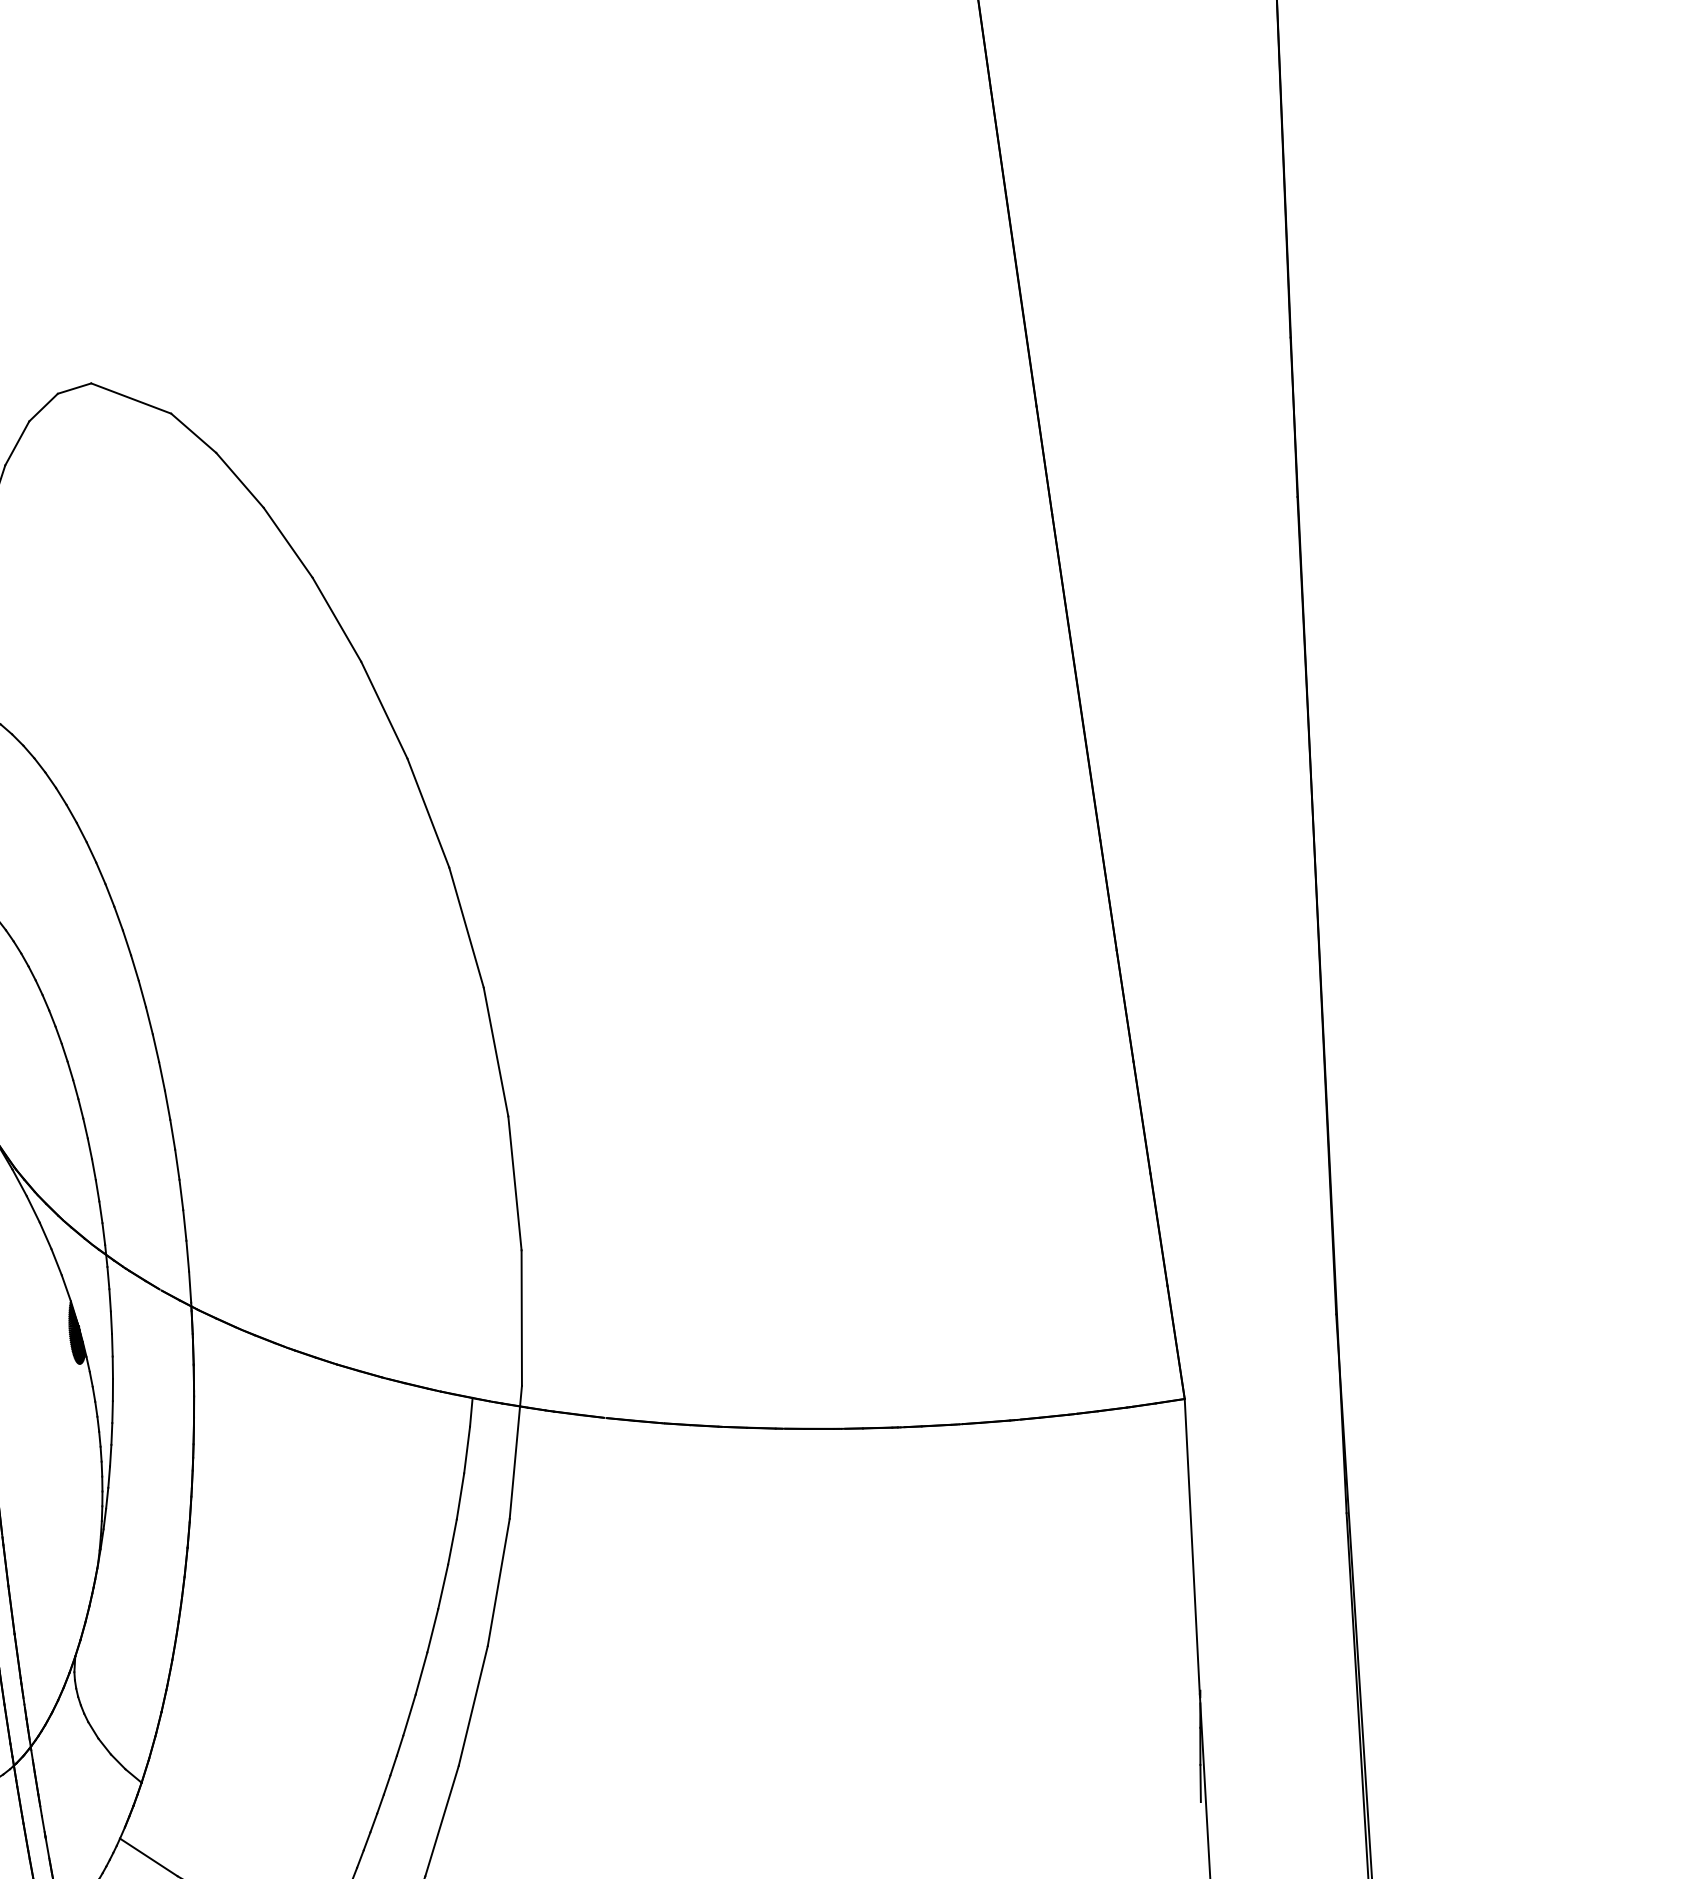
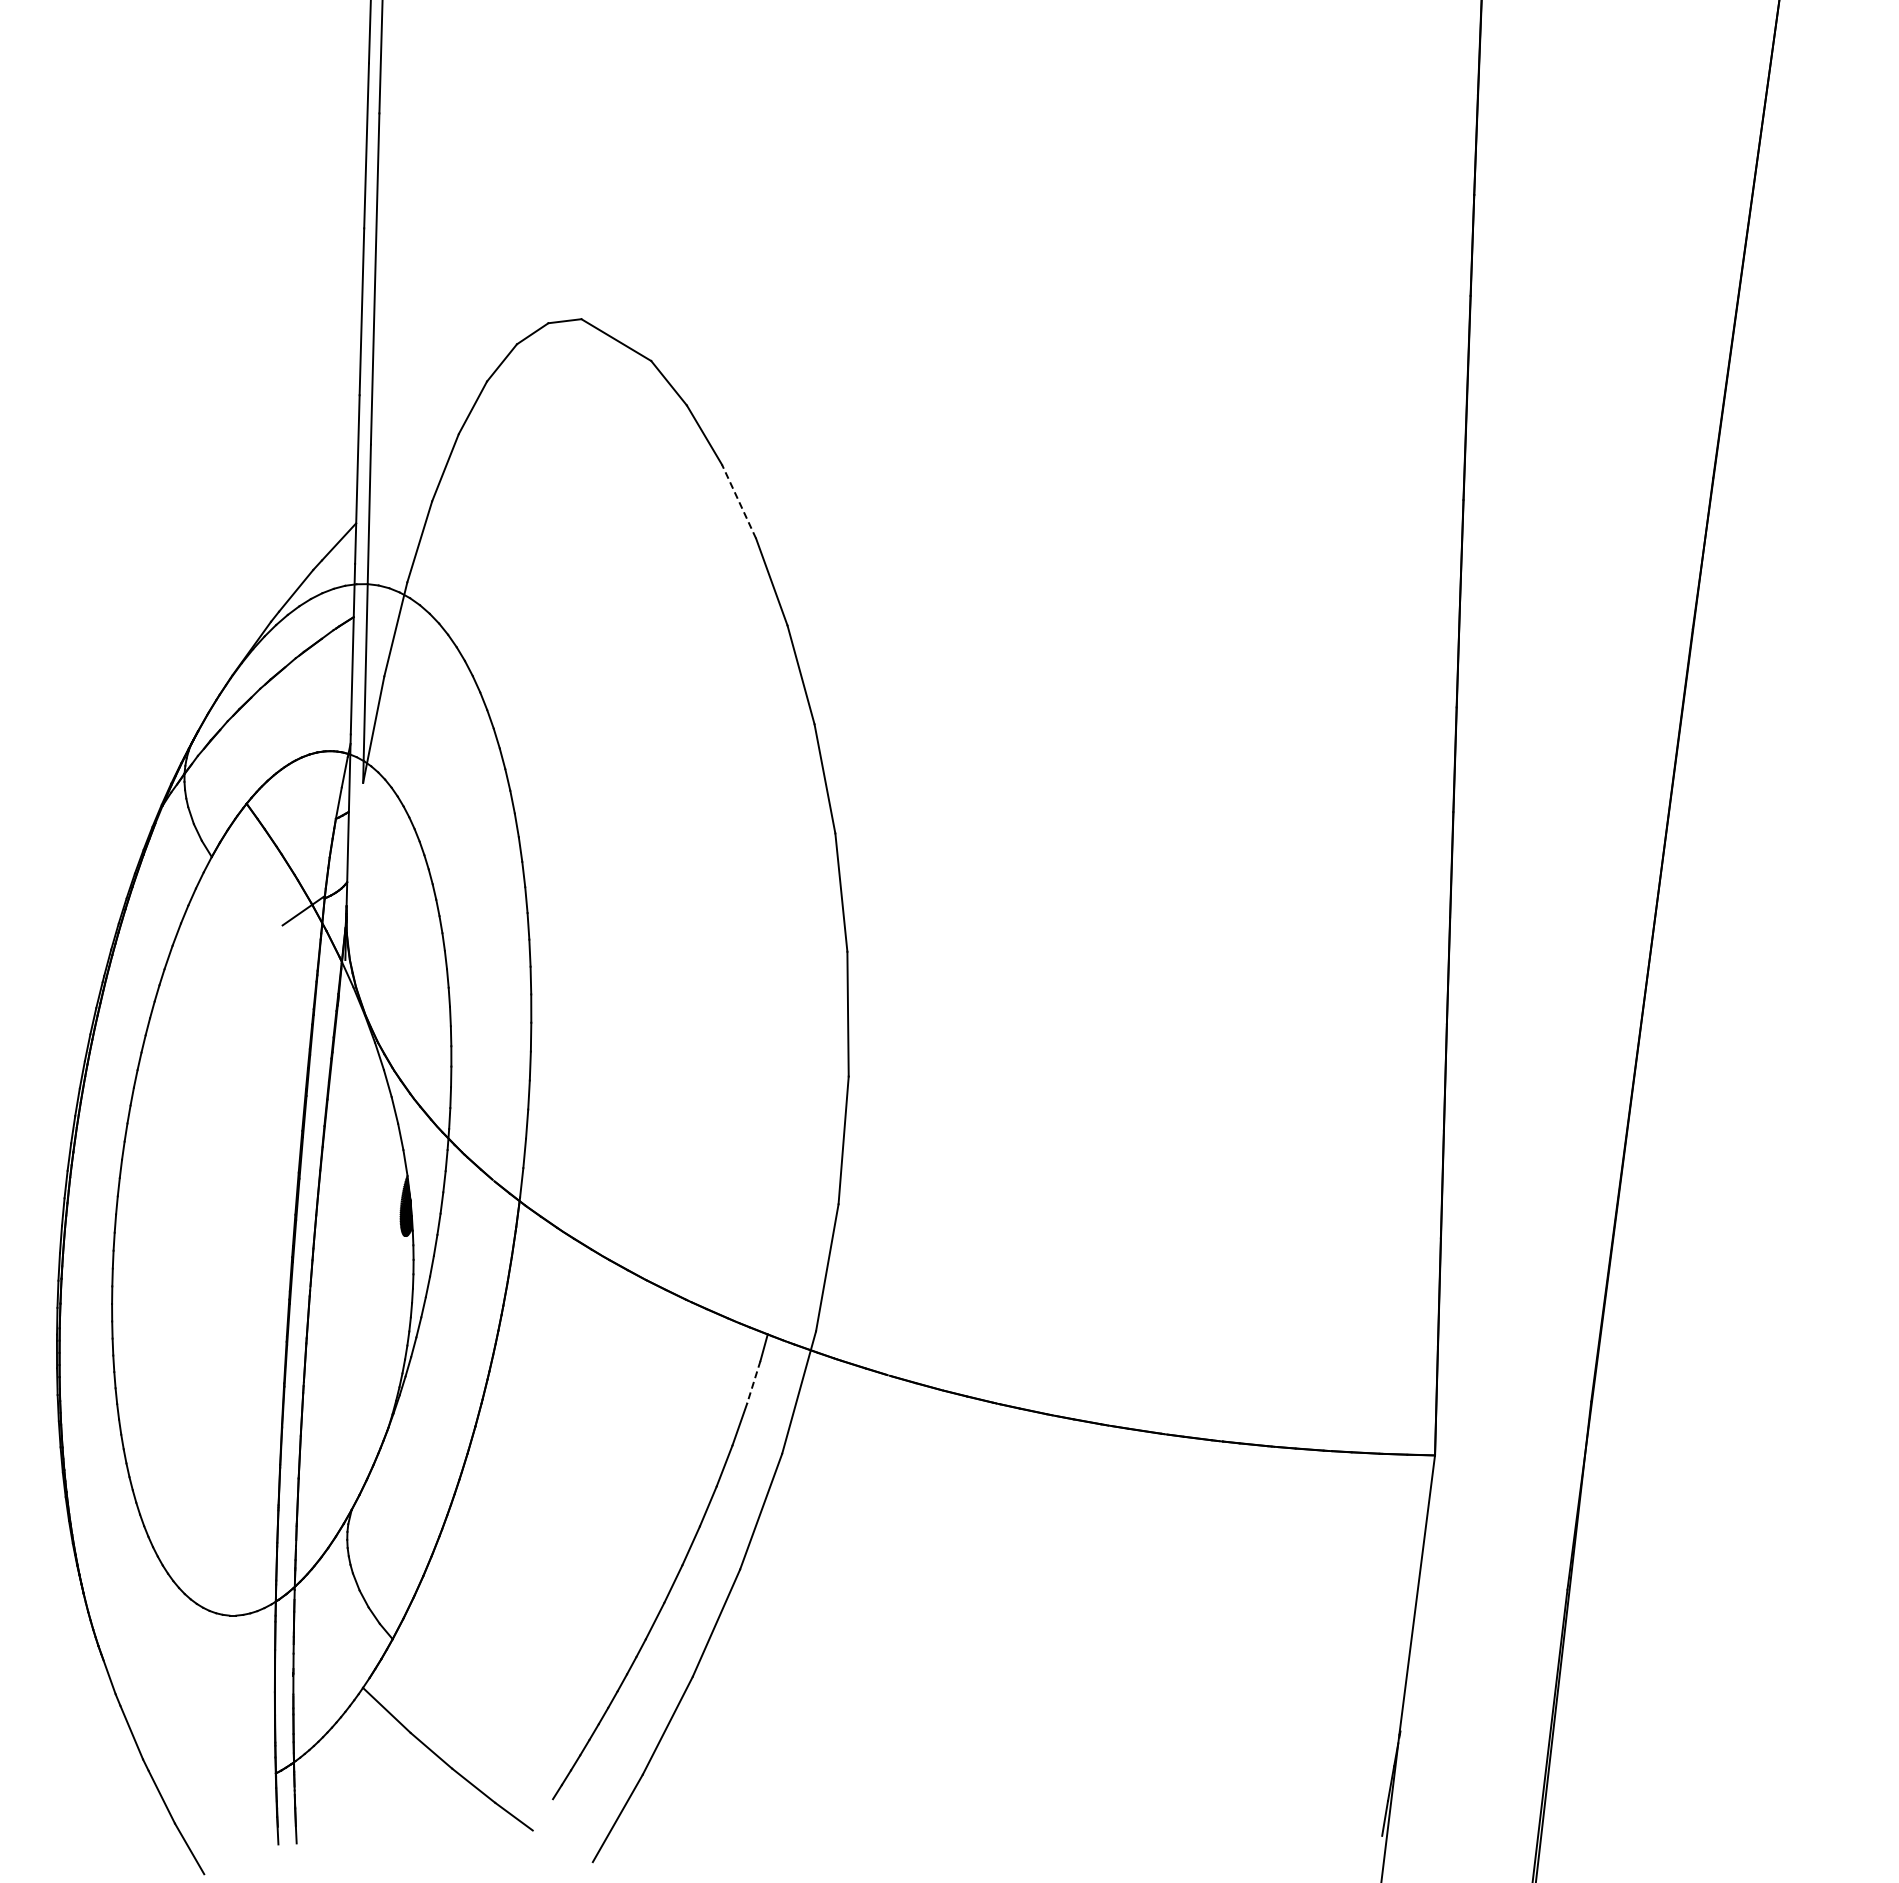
line: (288, 542) -> (739, 501), solid -> dashed
line: (466, 1450) -> (753, 1382), solid -> dashed

